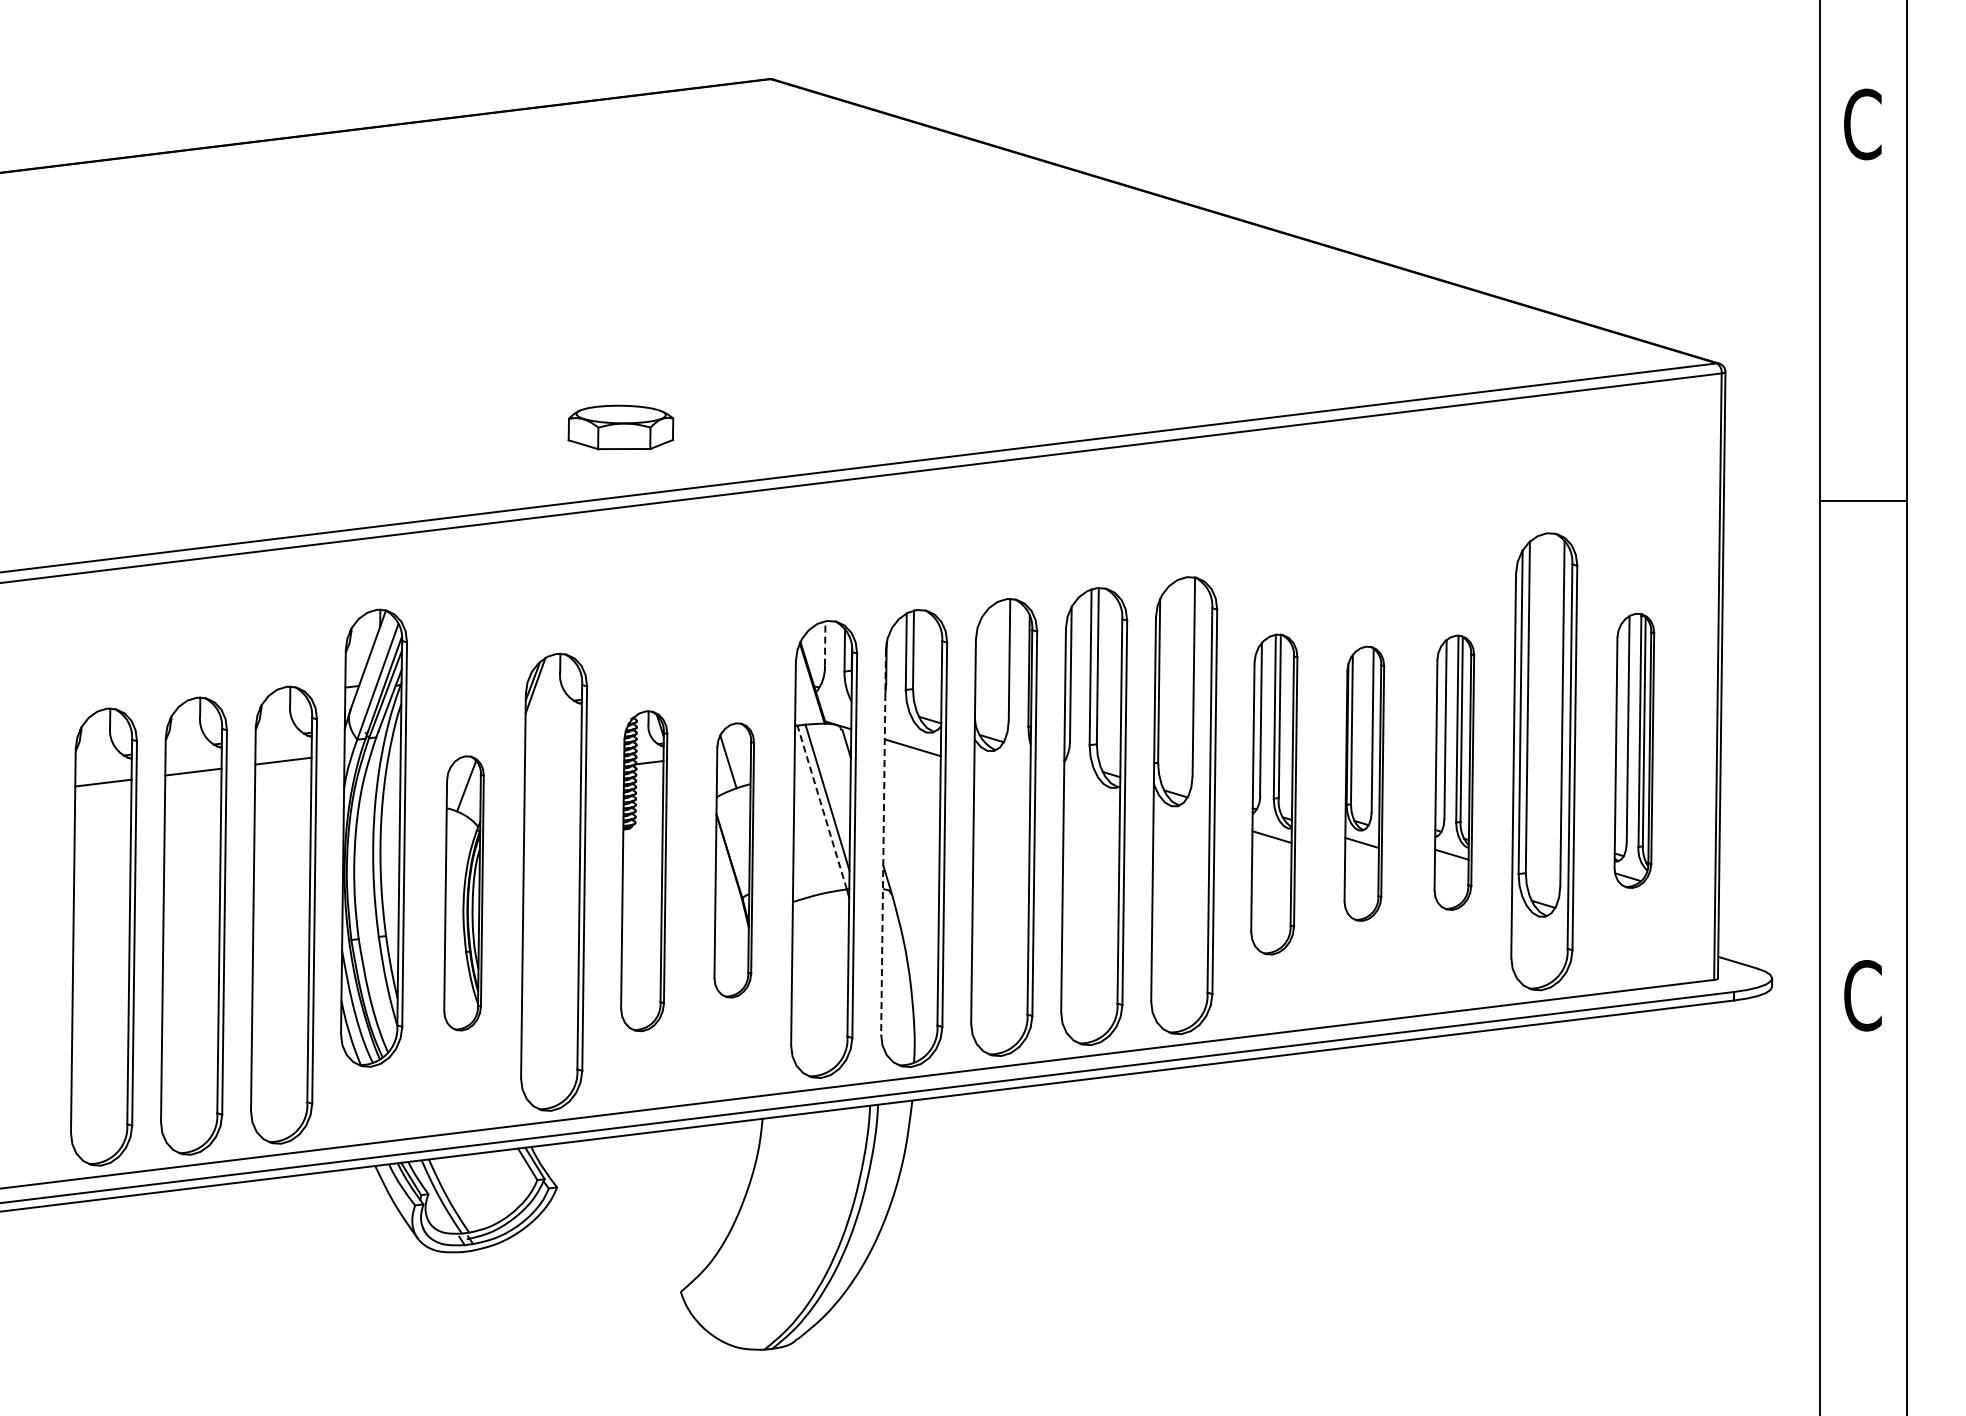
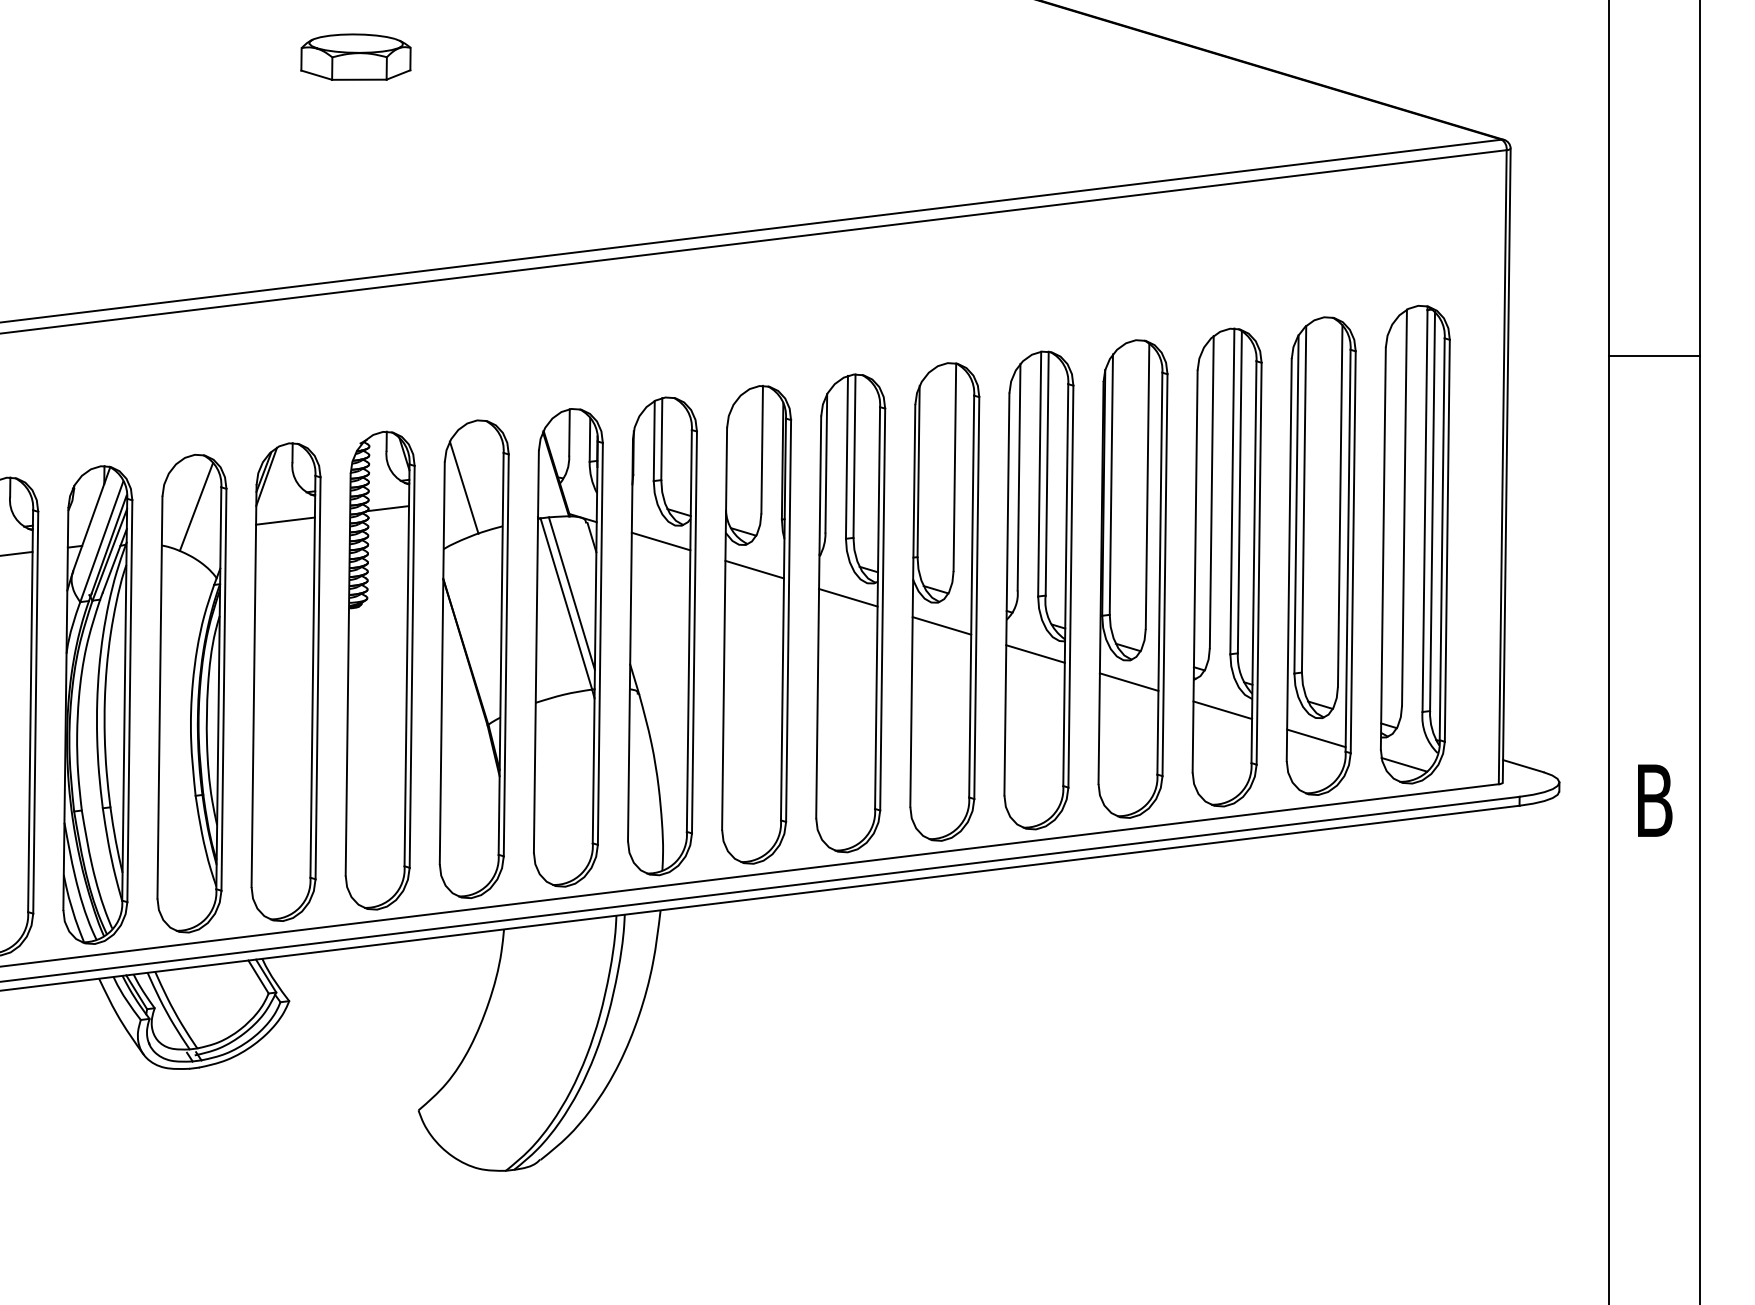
part: (620, 427) -> (355, 57), moved
line: (1863, 501) -> (1654, 356), moved
line: (825, 642) -> (569, 431), dashed -> solid
line: (553, 727) -> (285, 520), added
part: (1634, 750) -> (1415, 544), size x1.67
part: (1454, 772) -> (1227, 567), size x1.67
line: (1002, 774) -> (754, 569), added
part: (1364, 783) -> (1133, 578), size x1.67
part: (1274, 794) -> (1039, 590), size x1.43
line: (1091, 801) -> (847, 597), added
line: (822, 807) -> (566, 603), dashed -> solid
line: (1181, 828) -> (941, 625), added
part: (373, 837) -> (97, 704), moved
line: (883, 842) -> (630, 640), dashed -> solid
part: (734, 860) -> (474, 659), size x1.67
part: (644, 870) -> (380, 669), size x1.43
part: (463, 893) -> (191, 693), size x1.67
line: (1539, 935) -> (1316, 737), added
text: (1862, 995) -> (1653, 800), C -> B

